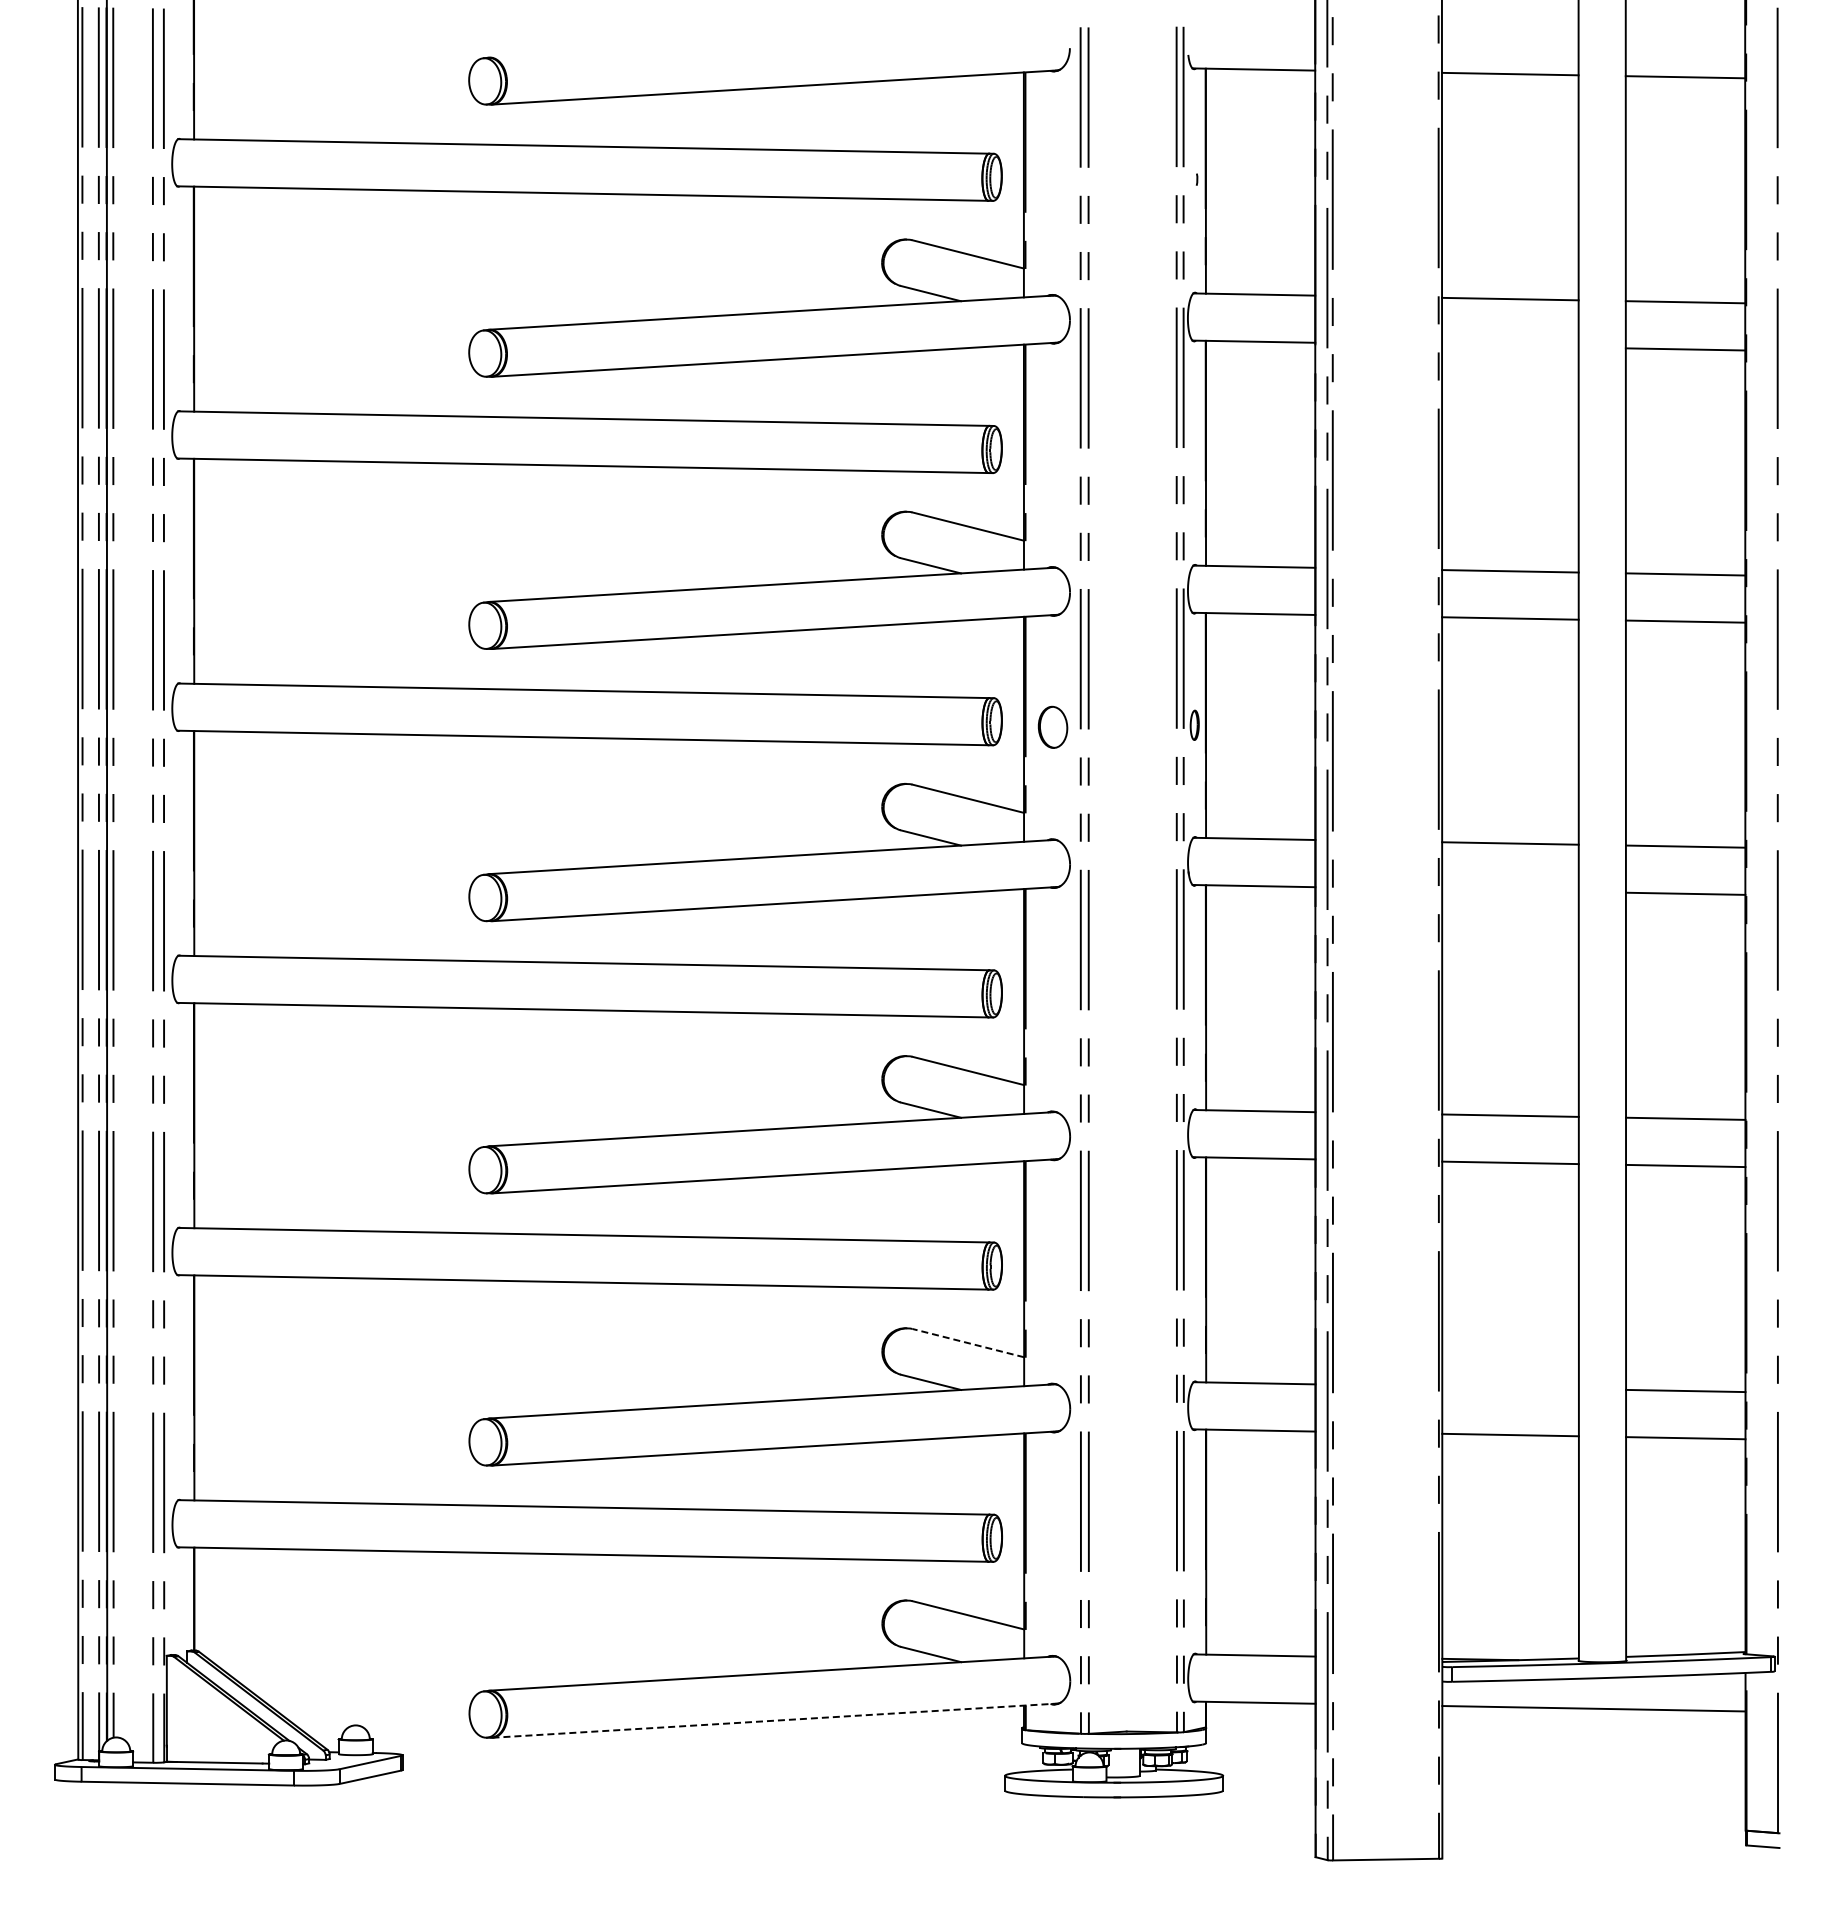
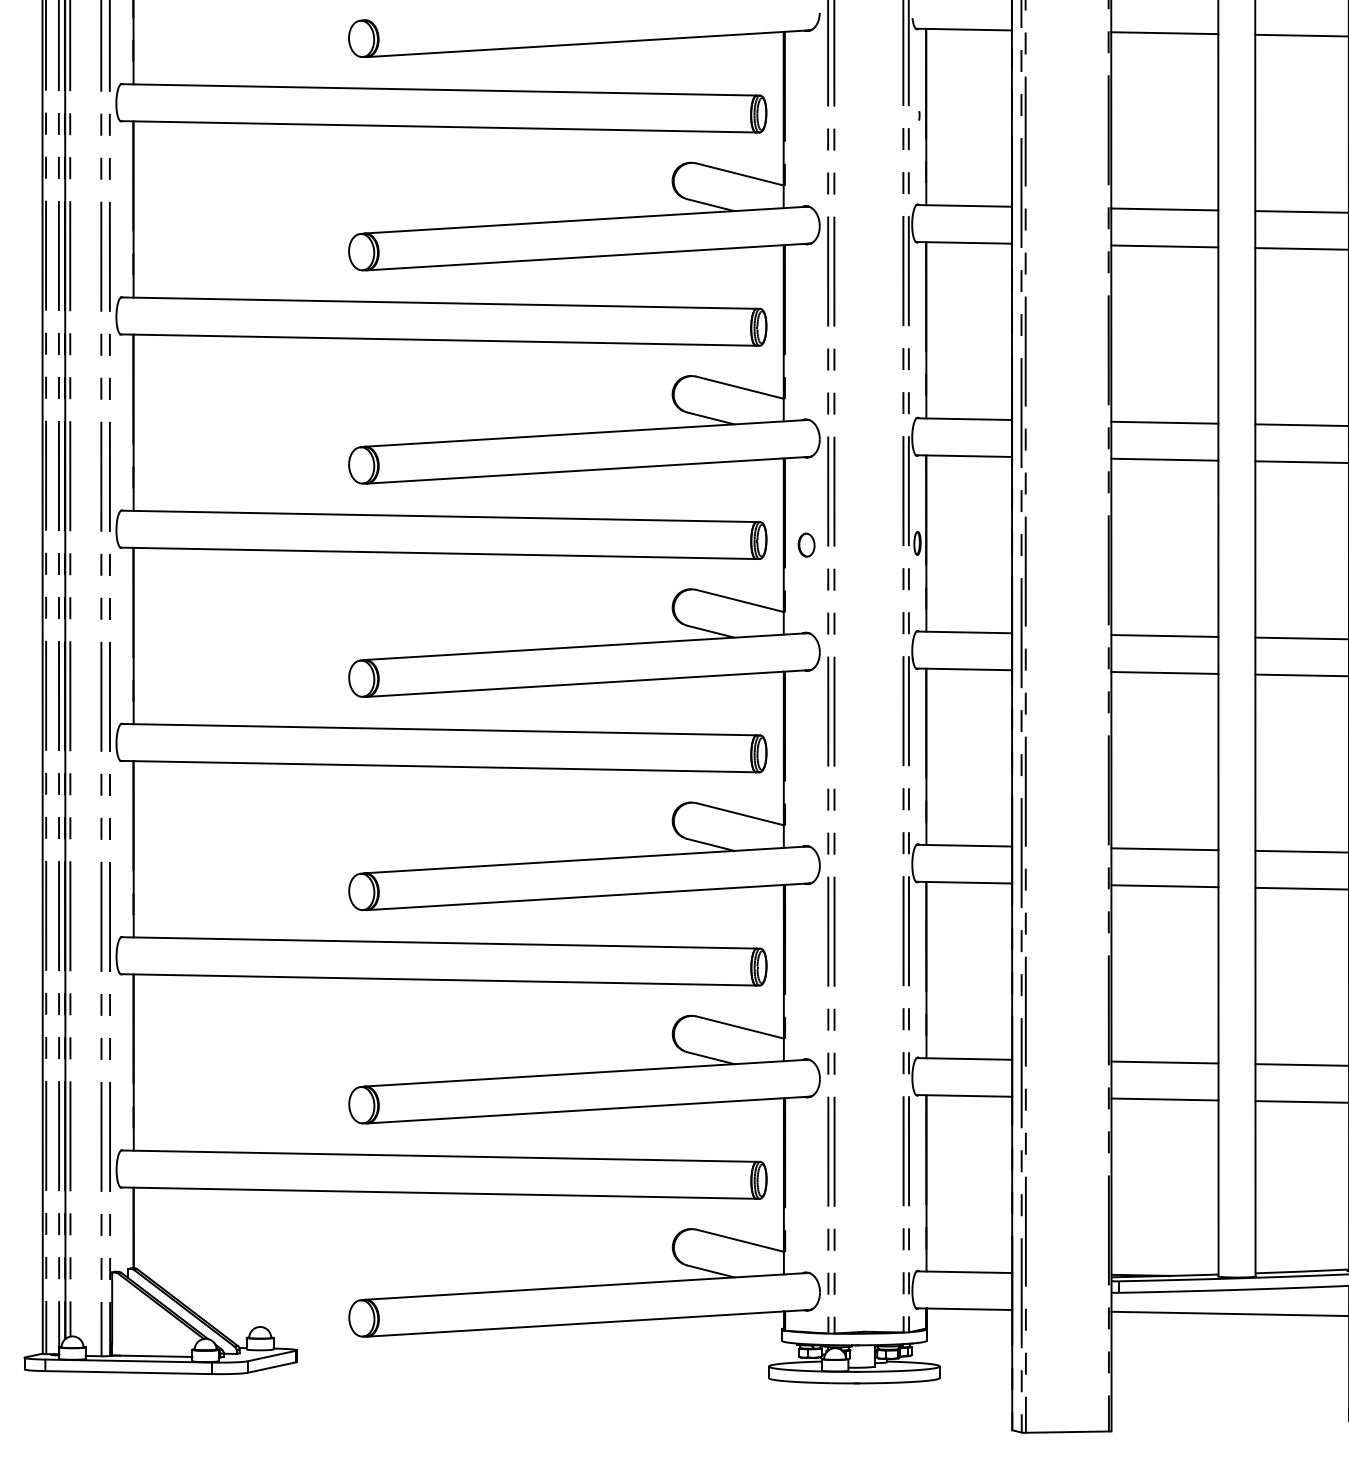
line: (1510, 346) -> (1164, 246), added
part: (1053, 727) -> (806, 545), size x0.71
line: (1510, 890) -> (1164, 672), added
line: (968, 1343) -> (740, 1027), dashed -> solid
line: (1510, 1387) -> (1164, 1062), added
line: (775, 1720) -> (589, 1323), dashed -> solid

